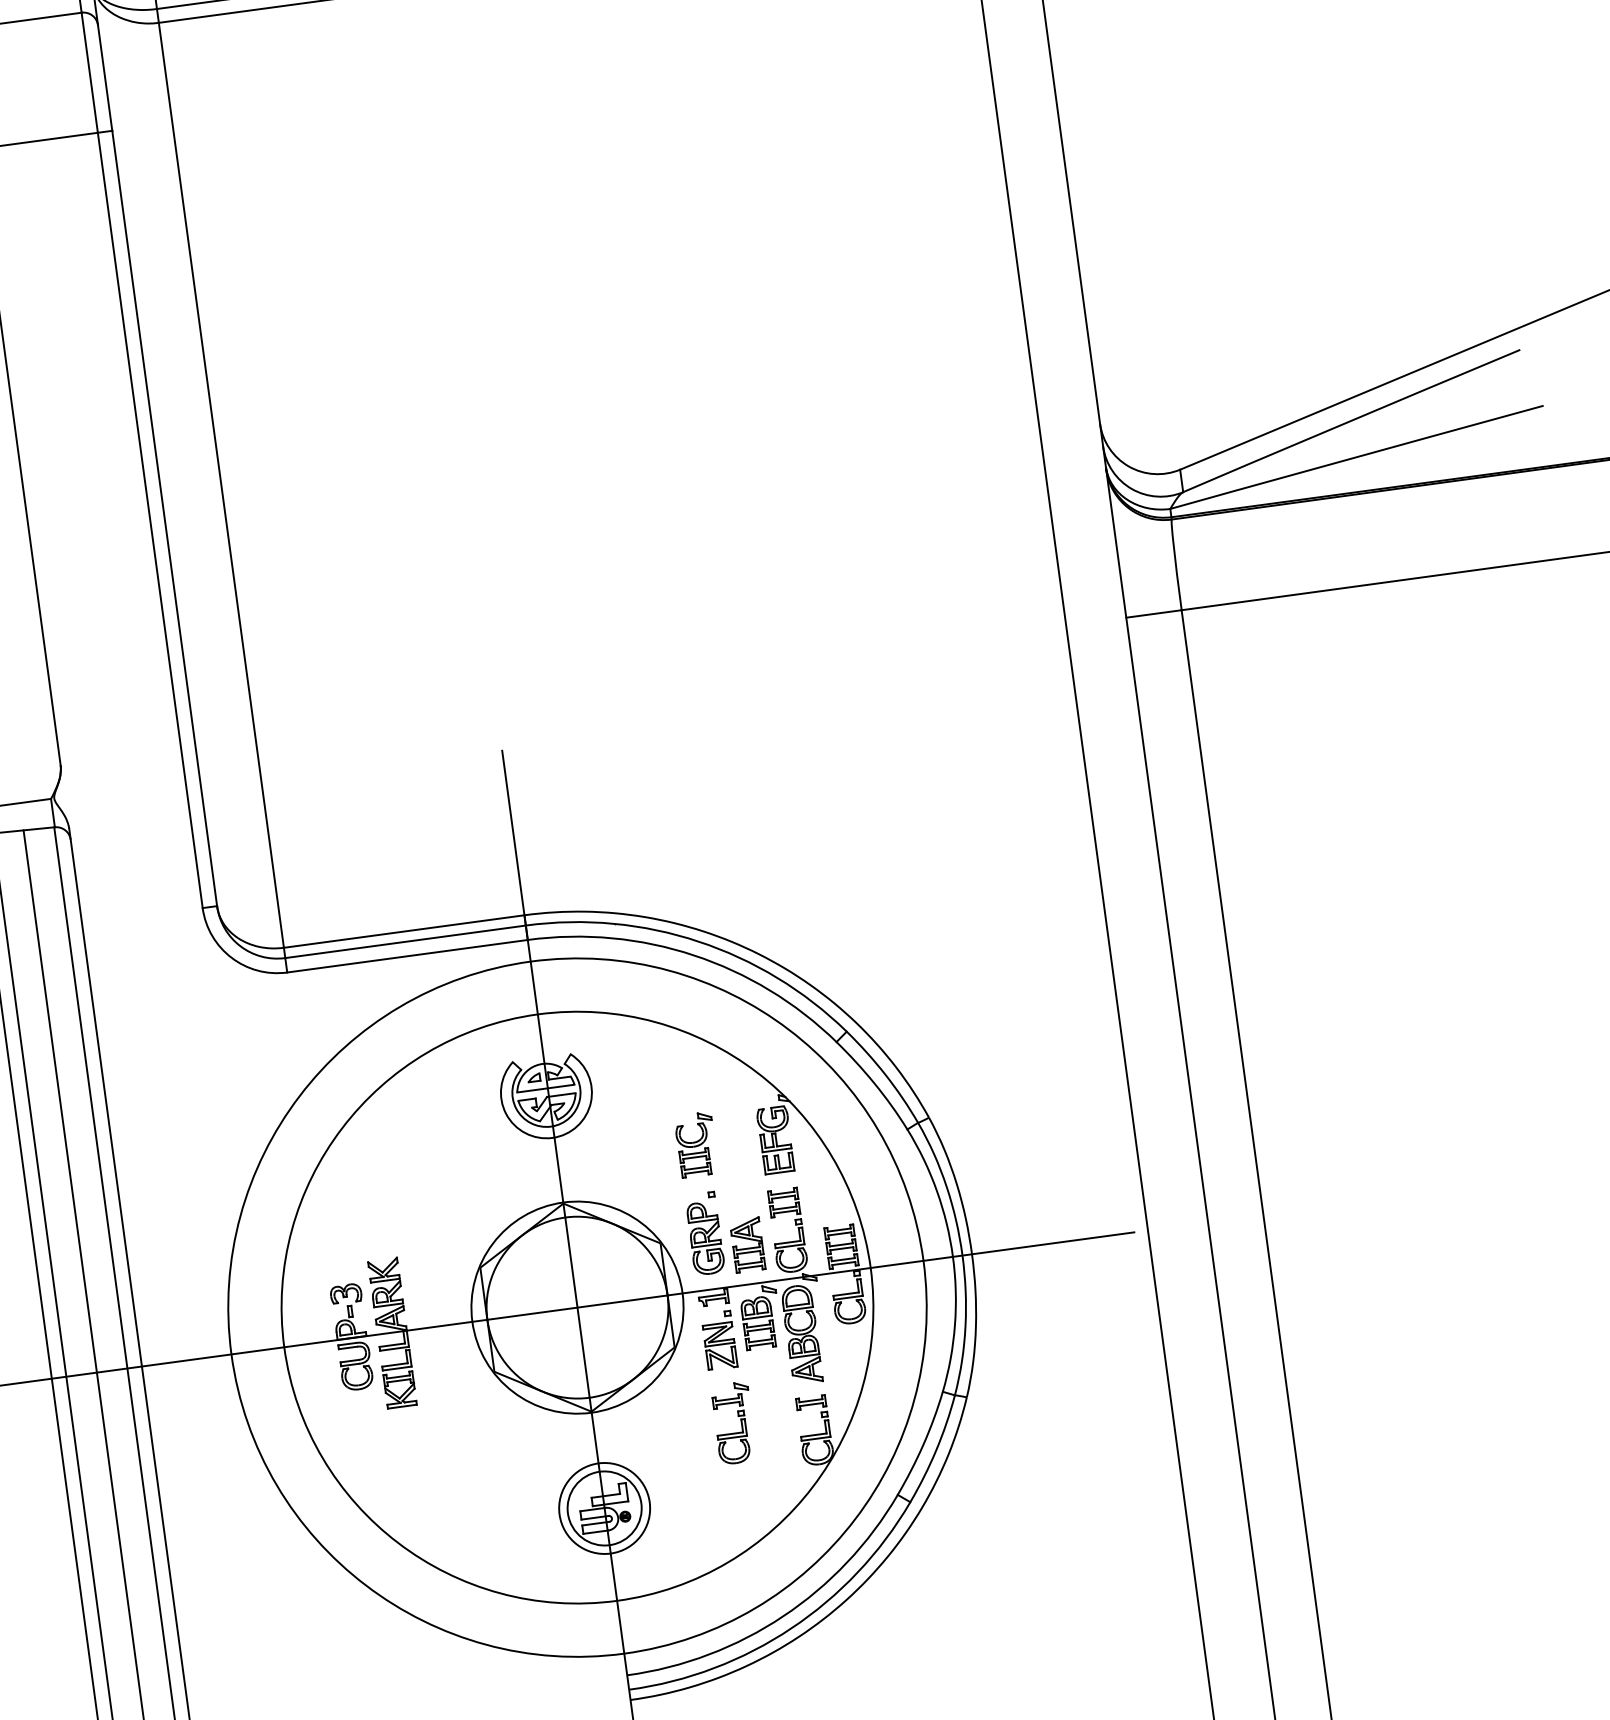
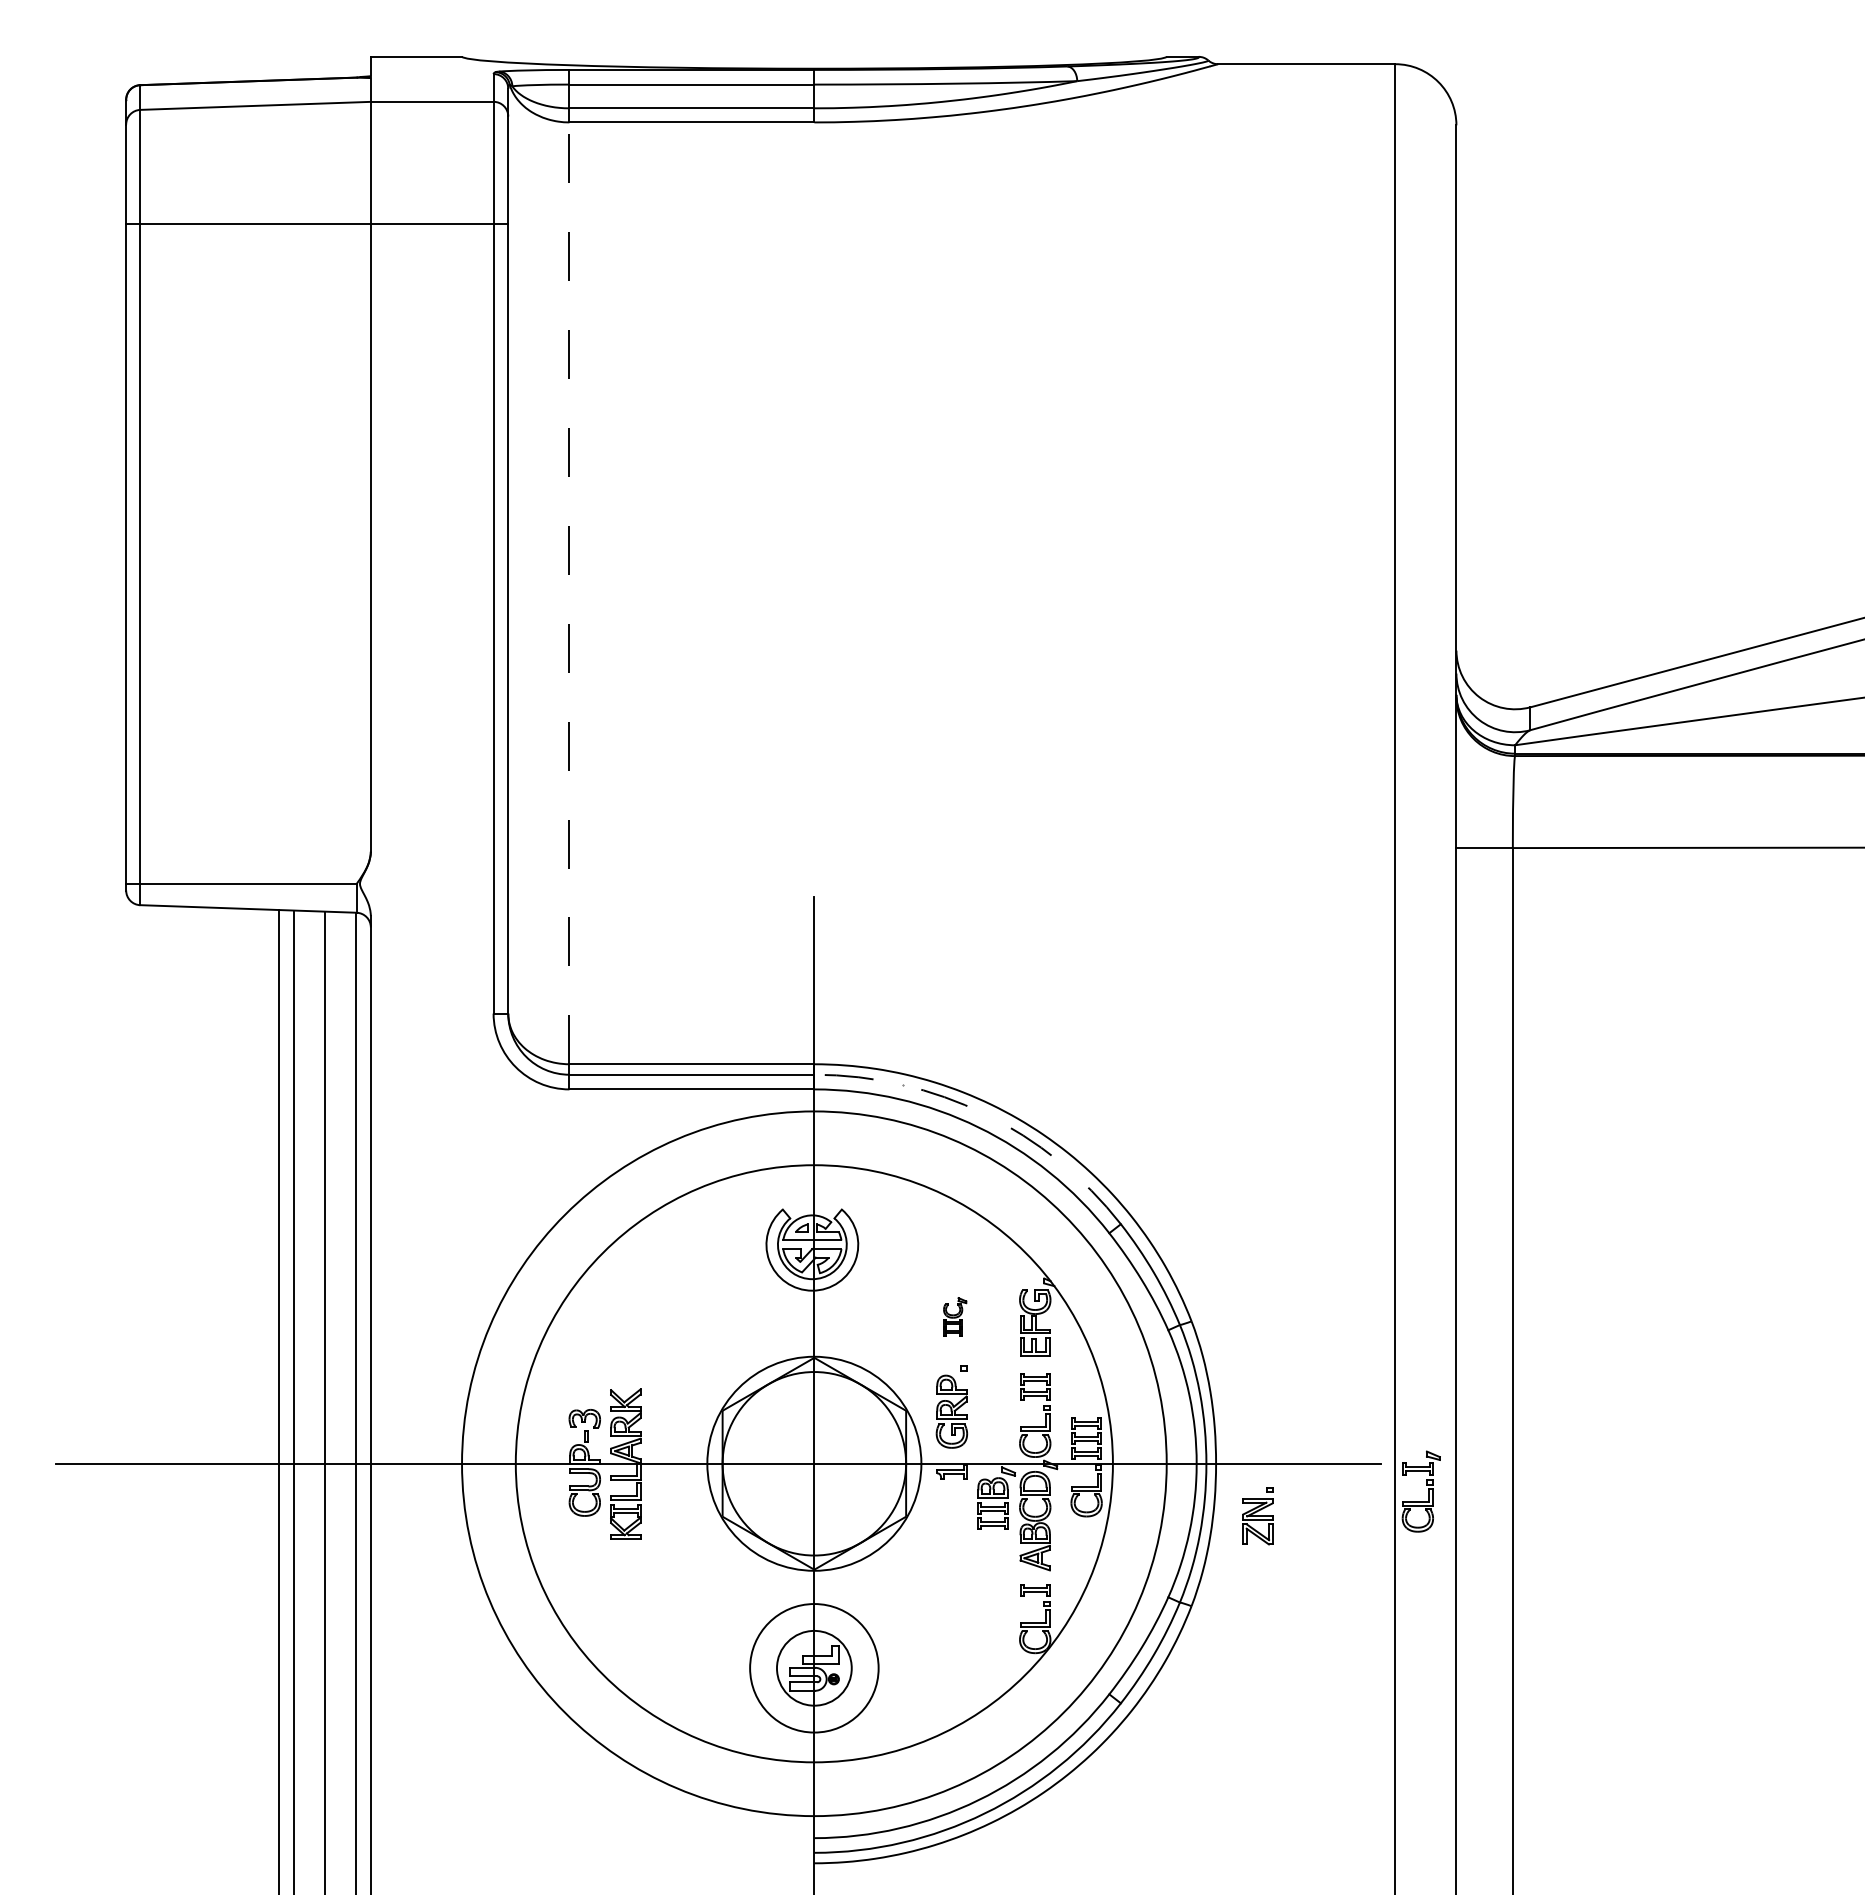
line: (221, 485) -> (569, 593), solid -> dashed
arc: (698, 942) -> (984, 1114), solid -> dashed
part: (695, 1144) -> (954, 1316), size x0.6
part: (747, 1244) -> (992, 1423), removed
part: (719, 1341) -> (1257, 1516), moved
part: (741, 1422) -> (1428, 1491), moved
circle: (604, 1508) -> (814, 1668), size x1.4

